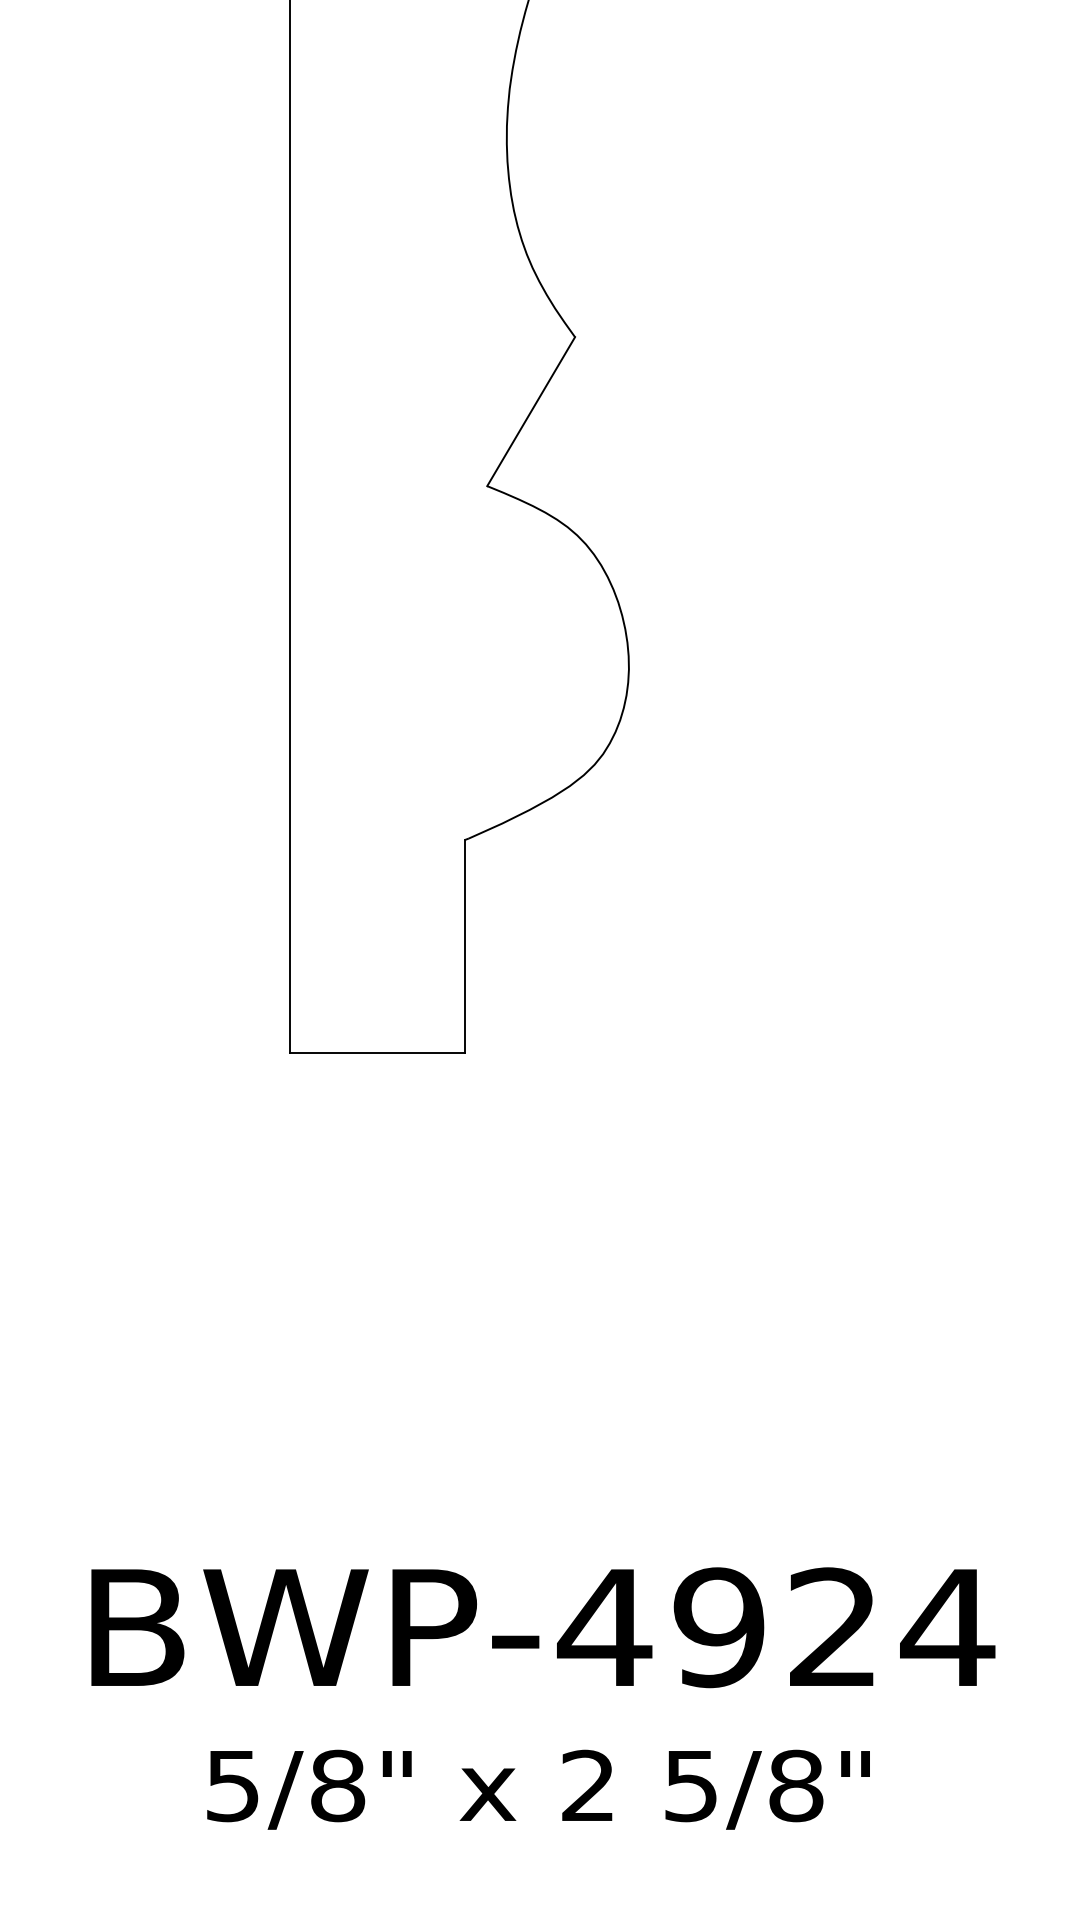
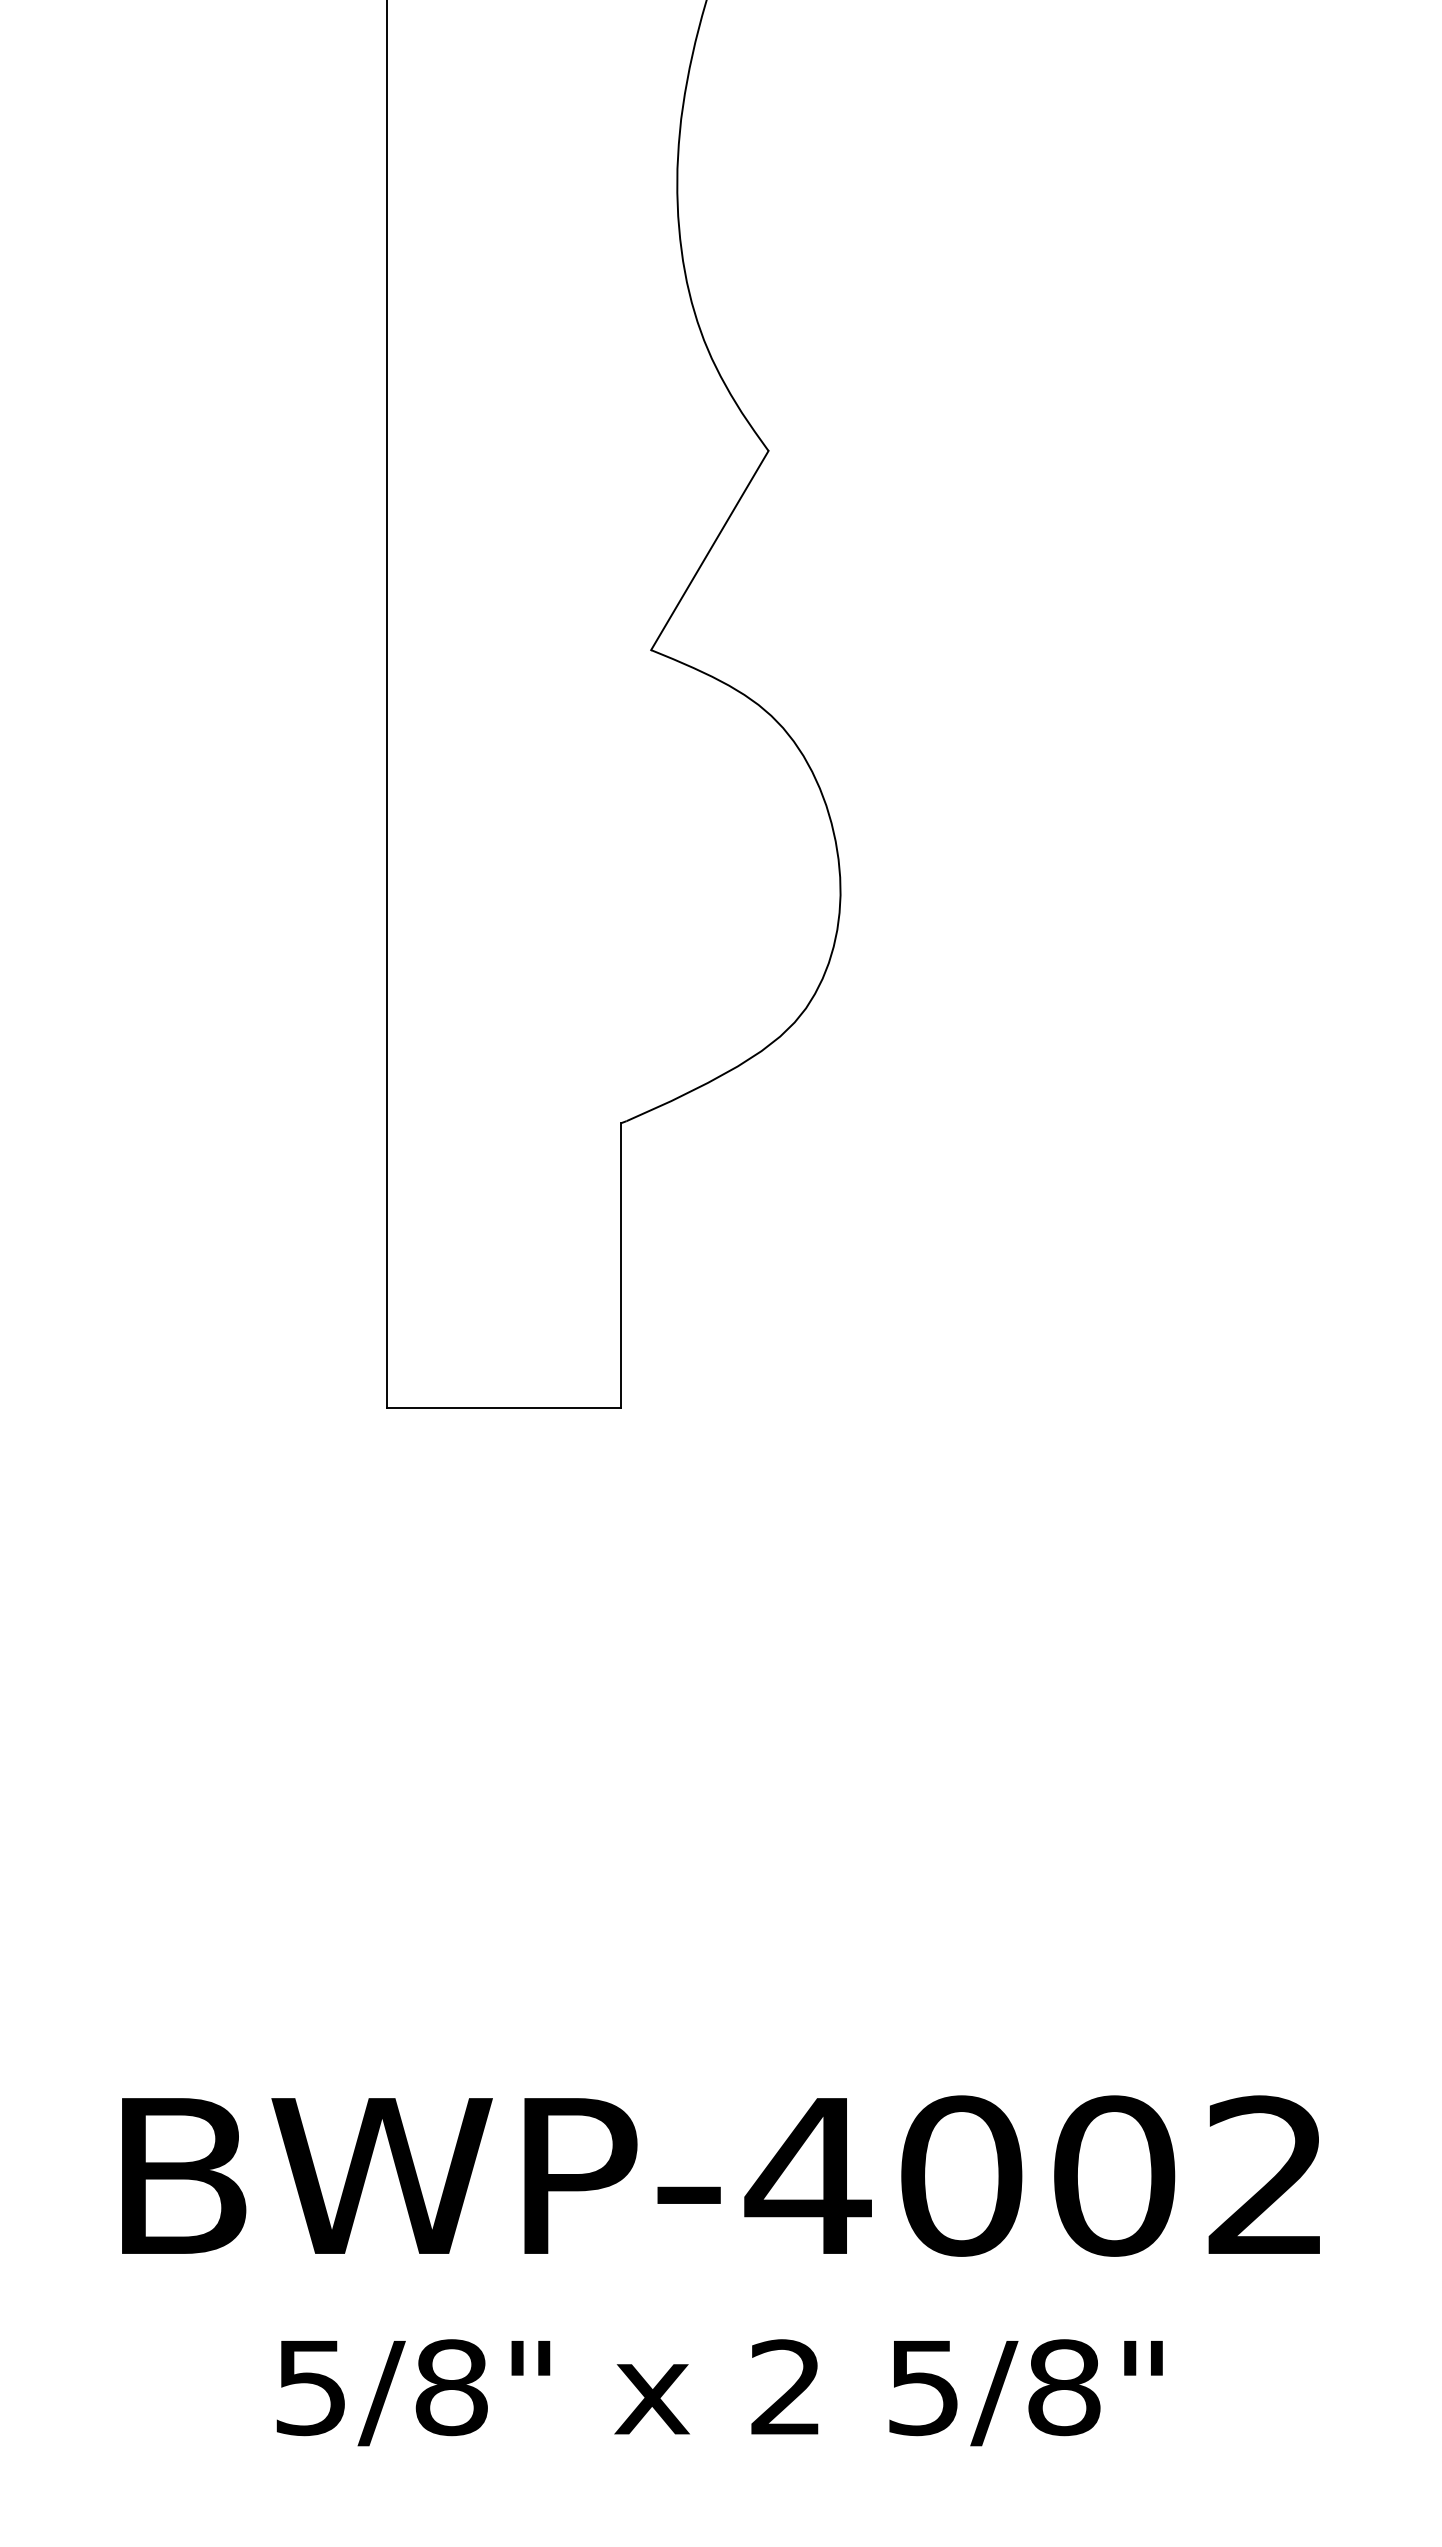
text: (834, 1627) -> (1115, 2175), BWP-4924 -> BWP-4002

